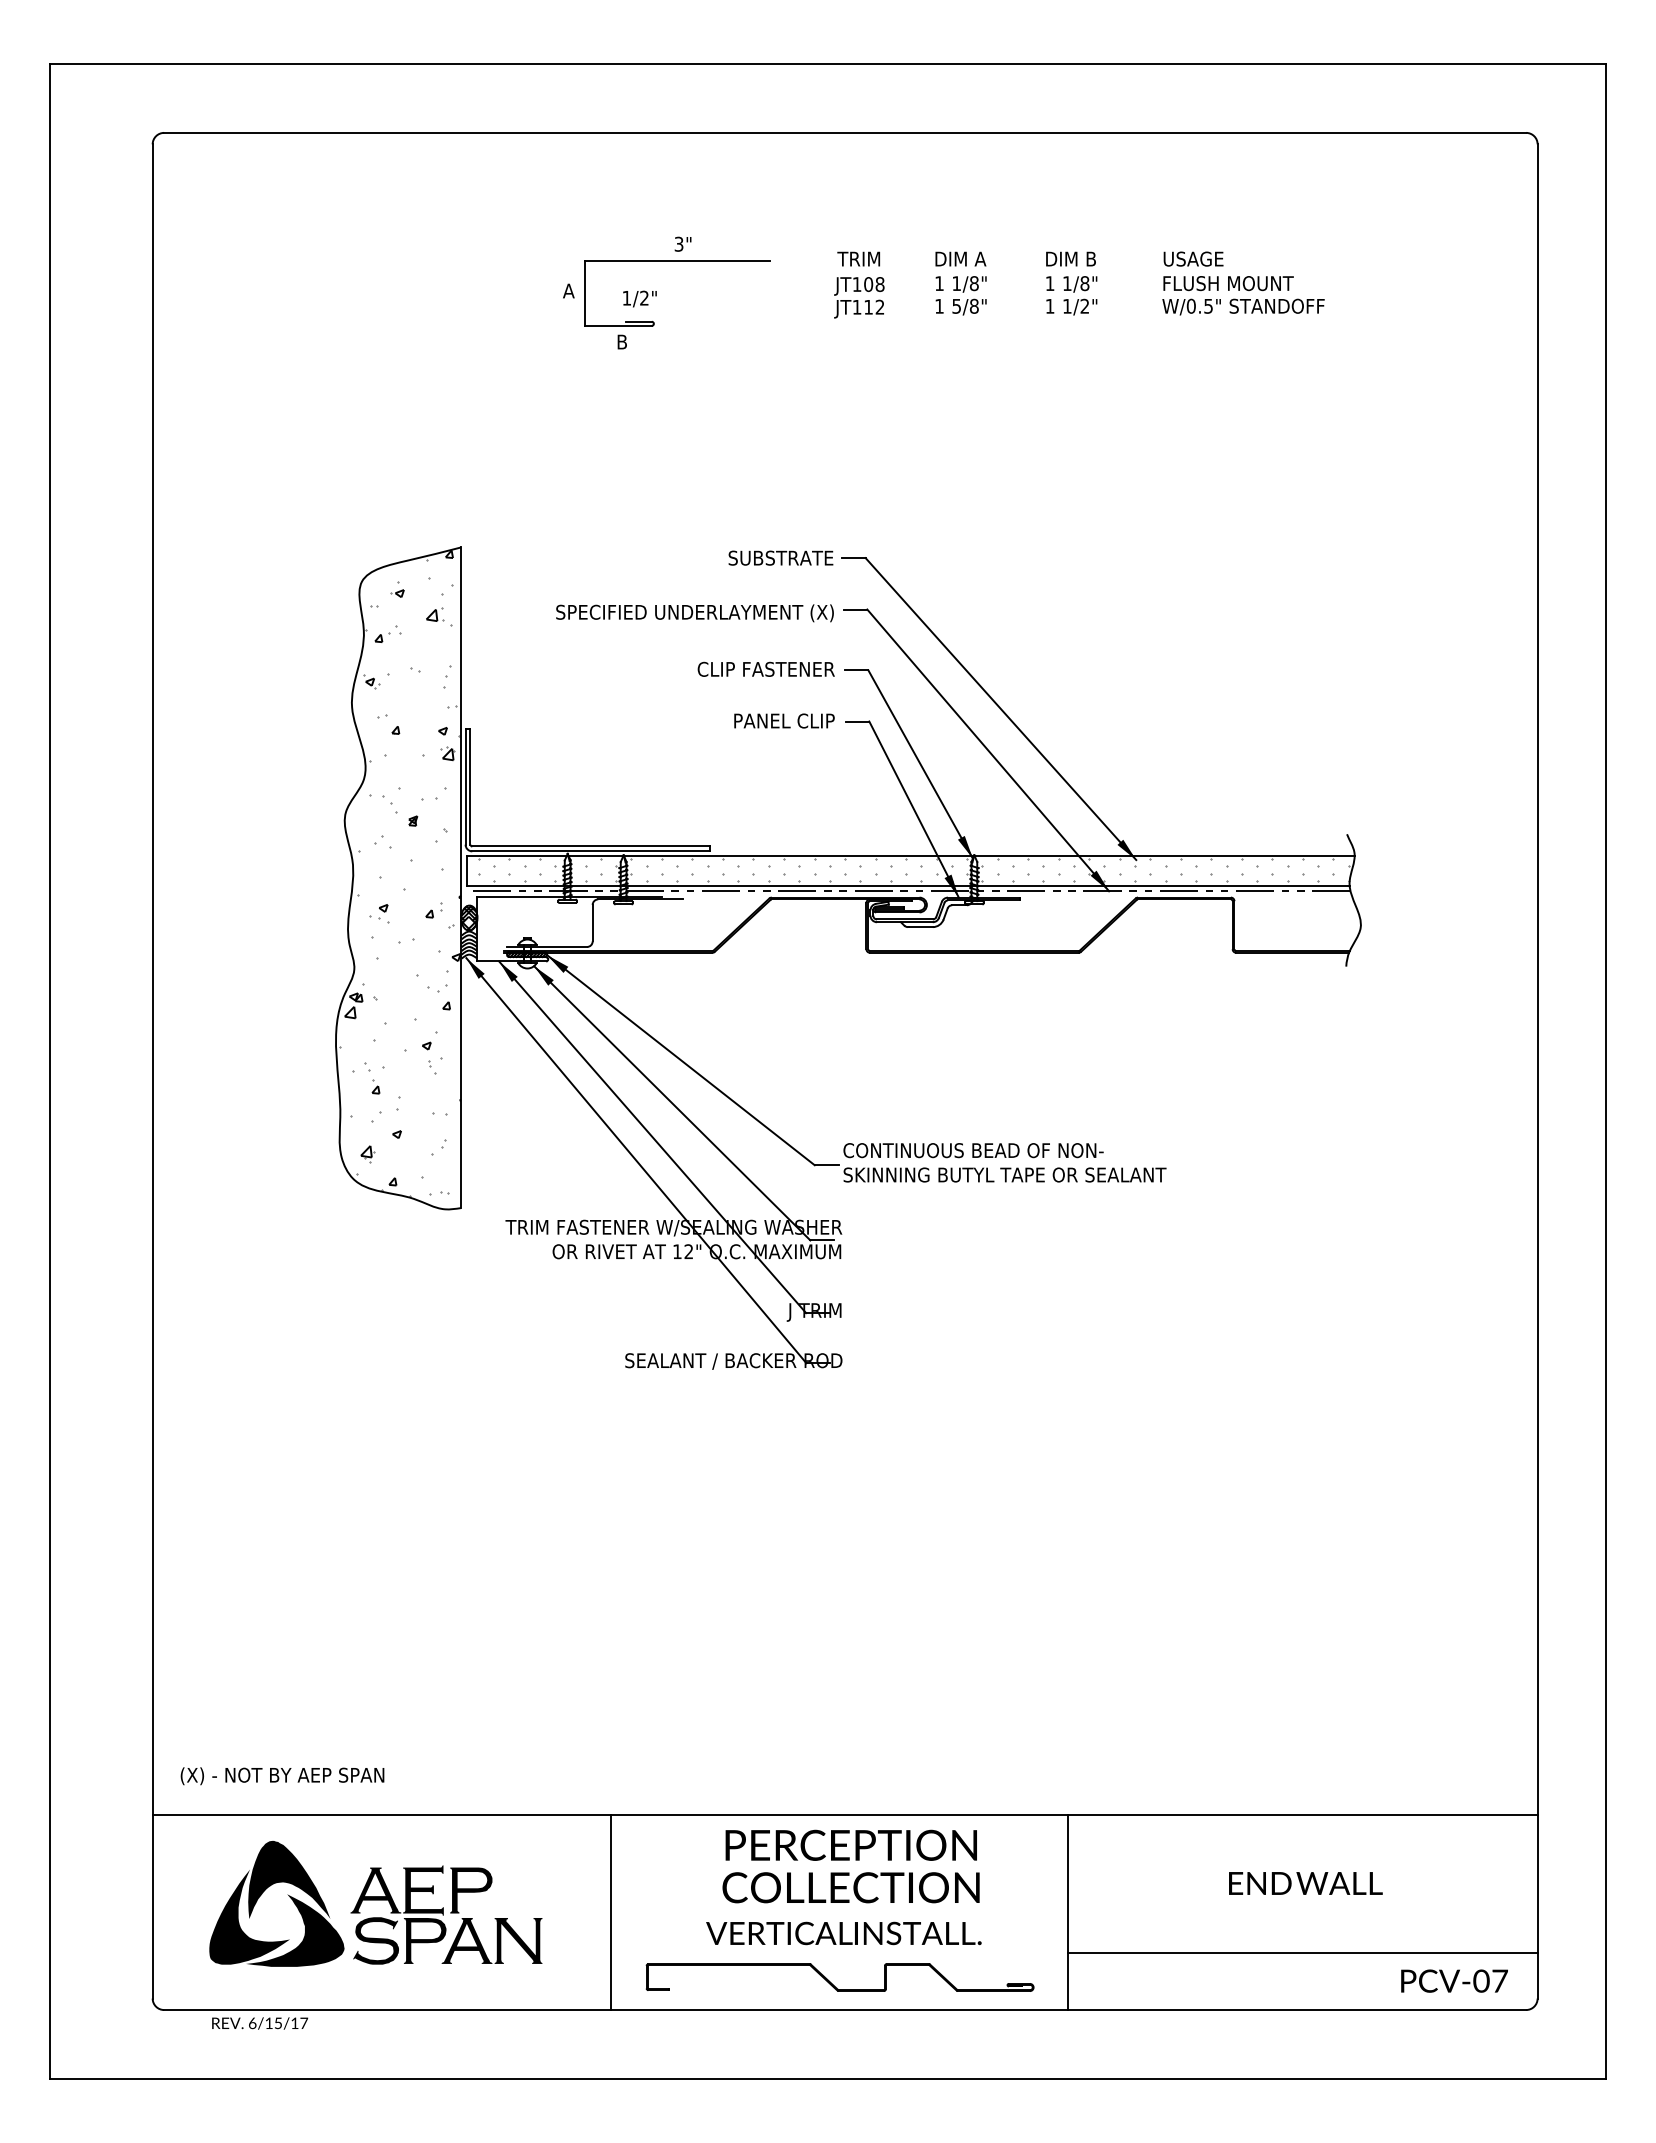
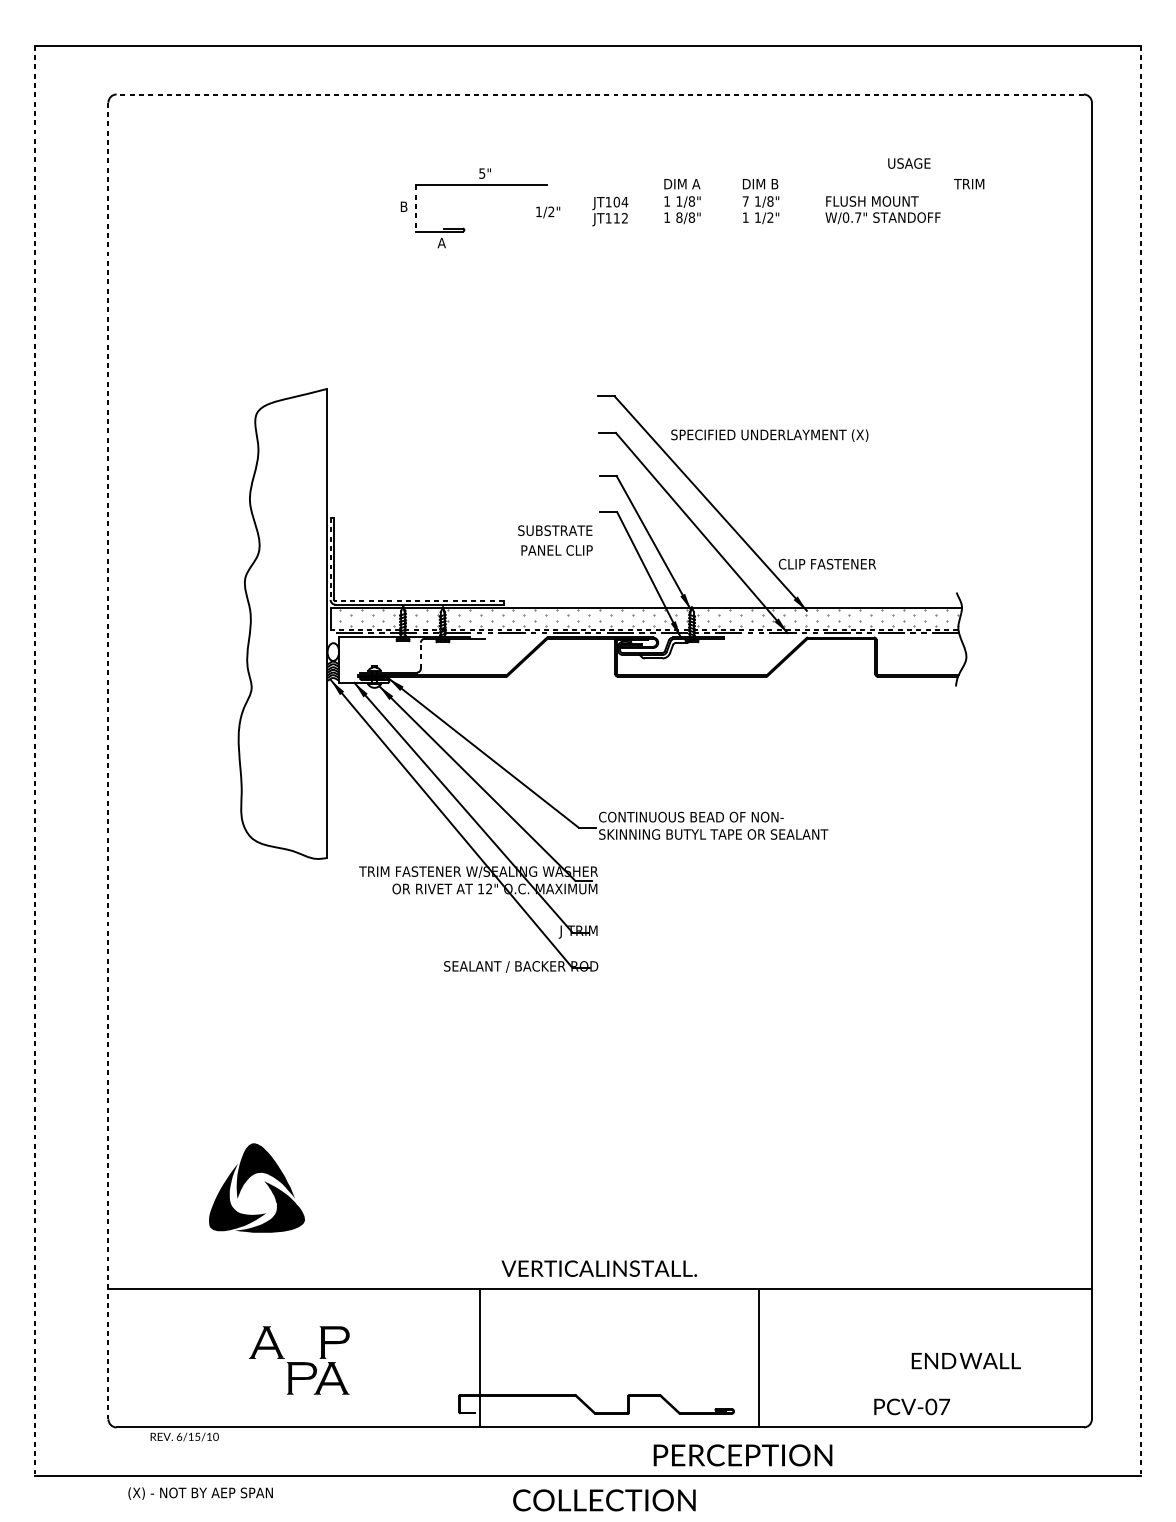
line: (845, 132) -> (600, 94), solid -> dashed
text: (679, 243) -> (482, 173), 3" -> 5"
text: (858, 258) -> (968, 183), moved
text: (1193, 258) -> (909, 163), moved
text: (1049, 283) -> (745, 201), 1 -> 7
text: (879, 284) -> (624, 202), JT108 -> JT104
text: (568, 290) -> (403, 206), A -> B
line: (585, 293) -> (415, 208), solid -> dashed
text: (639, 298) -> (547, 212), moved
text: (956, 305) -> (679, 217), 5/8" -> 8/8"
text: (1208, 306) -> (858, 217), W/0.5" -> W/0.7"
text: (621, 341) -> (441, 242), B -> A
text: (780, 557) -> (554, 530), moved
text: (694, 613) -> (769, 435), moved
text: (765, 668) -> (826, 563), moved
text: (784, 720) -> (557, 550), moved
line: (465, 786) -> (330, 558), solid -> dashed
line: (591, 846) -> (420, 601), solid -> dashed
hatch: (399, 872) -> (283, 619), removed
line: (908, 886) -> (645, 629), solid -> dashed
hatch: (469, 917) -> (333, 651), removed
line: (592, 922) -> (420, 655), solid -> dashed
line: (152, 1071) -> (108, 761), solid -> dashed
line: (49, 1072) -> (35, 761), solid -> dashed
line: (1606, 1072) -> (1140, 761), solid -> dashed
text: (282, 1776) -> (200, 1493), moved
text: (850, 1844) -> (742, 1454), moved
text: (1305, 1883) -> (966, 1361), moved
text: (850, 1887) -> (603, 1500), moved
fill: (423, 1890) -> (300, 1342), removed
part: (287, 1894) -> (264, 1181), moved
line: (610, 1912) -> (479, 1358), moved
text: (843, 1933) -> (599, 1268), moved
fill: (376, 1940) -> (267, 1378), removed
fill: (518, 1940) -> (368, 1378), removed
line: (1302, 1952) -> (924, 1386), removed
text: (1454, 1980) -> (912, 1406), moved
text: (304, 2023) -> (216, 1437), 6/15/17 -> 6/15/10

